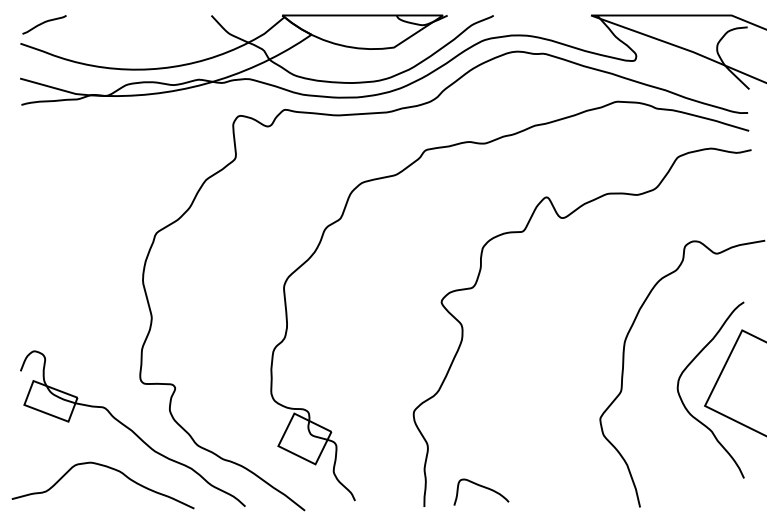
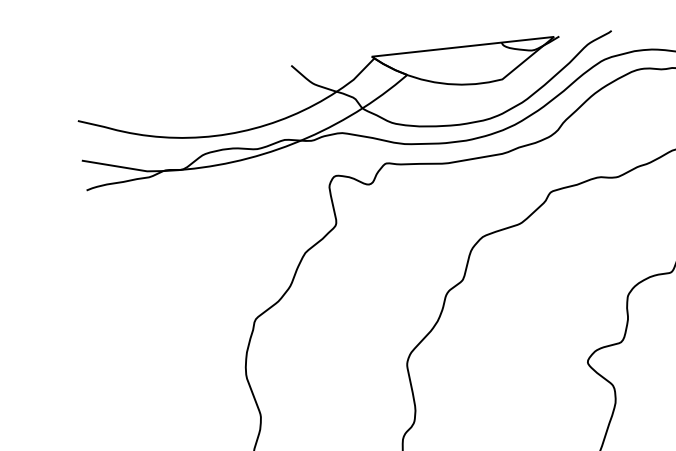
curve: (44, 23) -> (102, 95), removed

